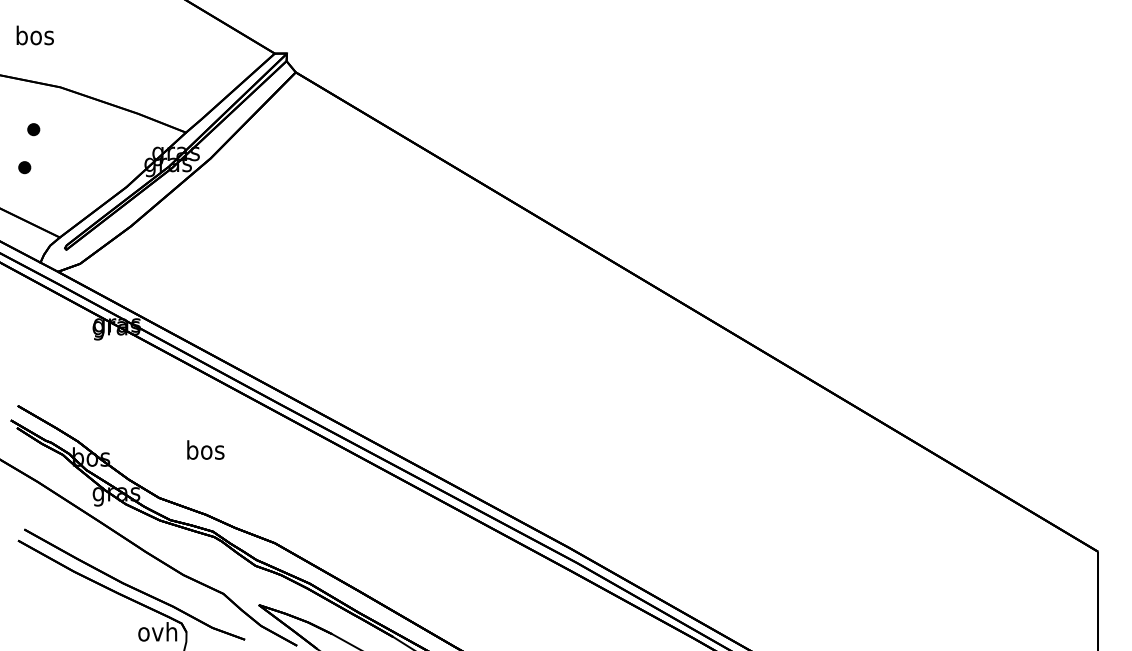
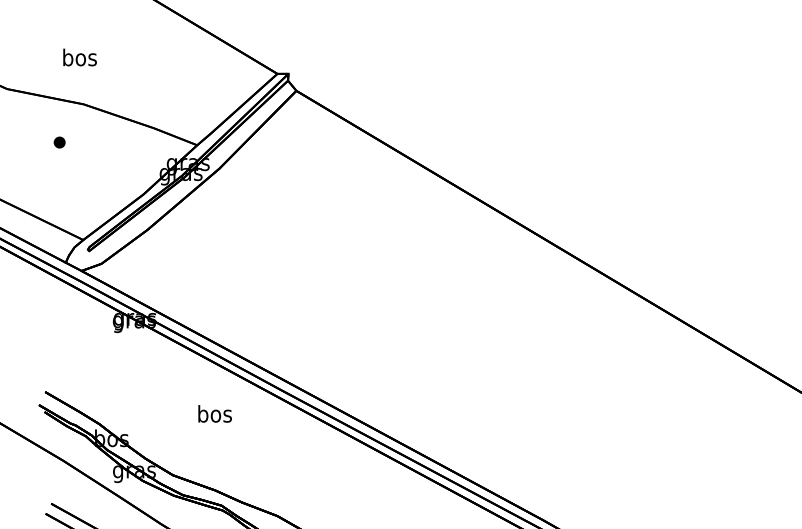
text: (34, 35) -> (79, 57), moved
part: (24, 167) -> (51, 176), removed
text: (205, 449) -> (214, 413), moved

